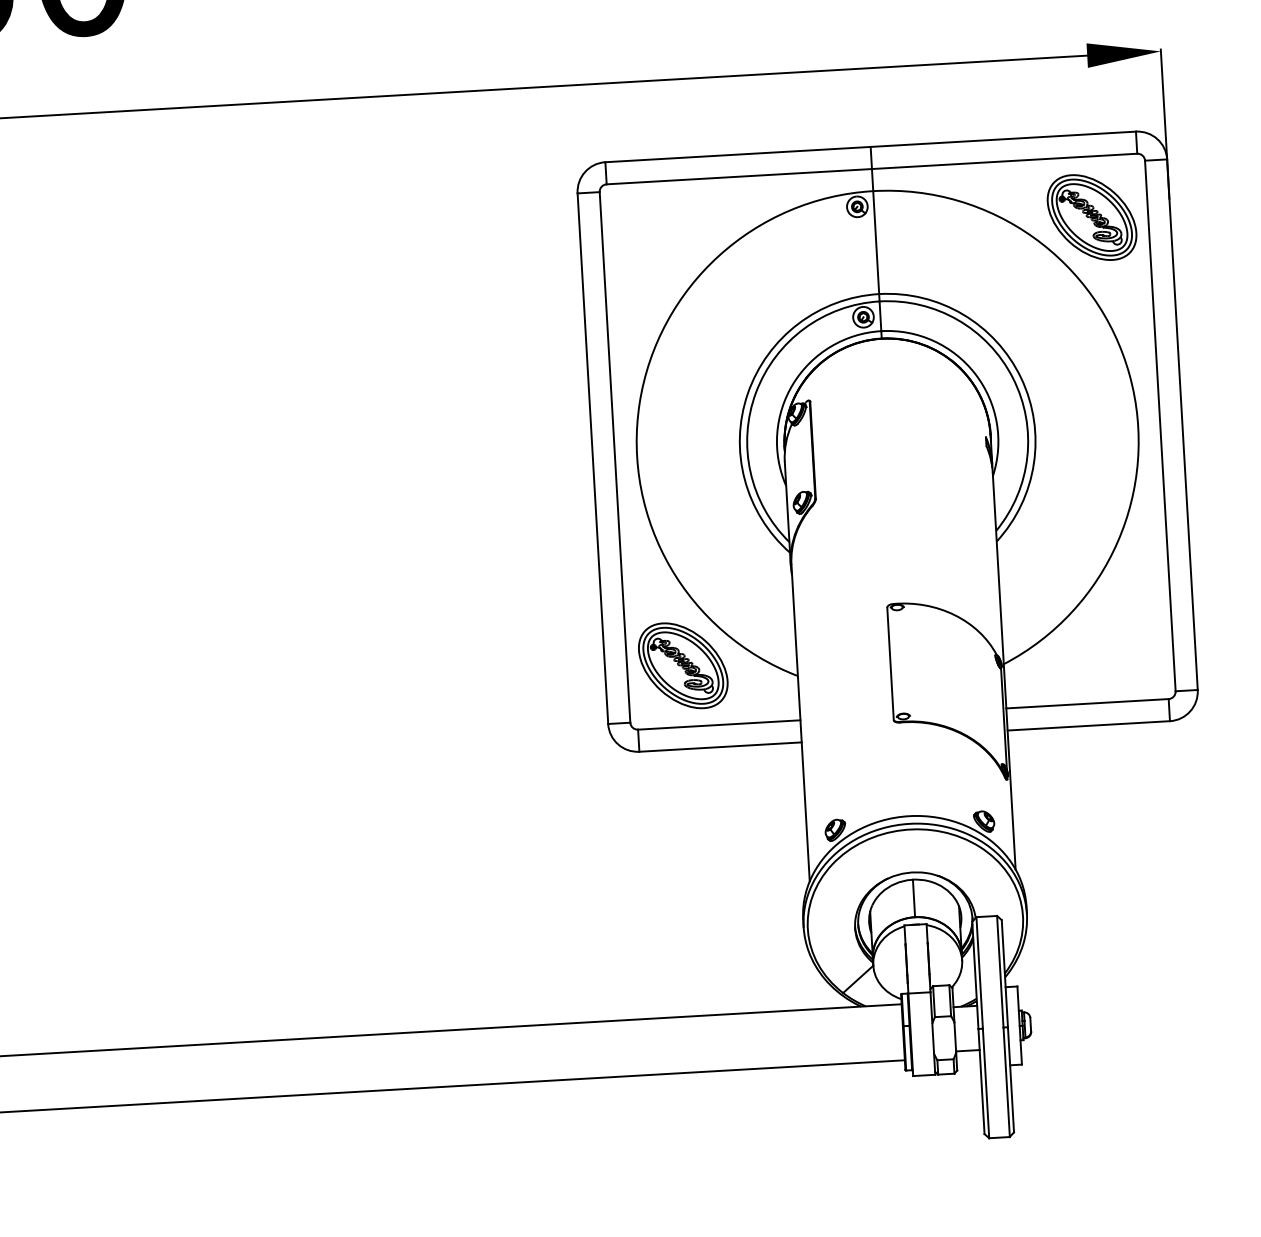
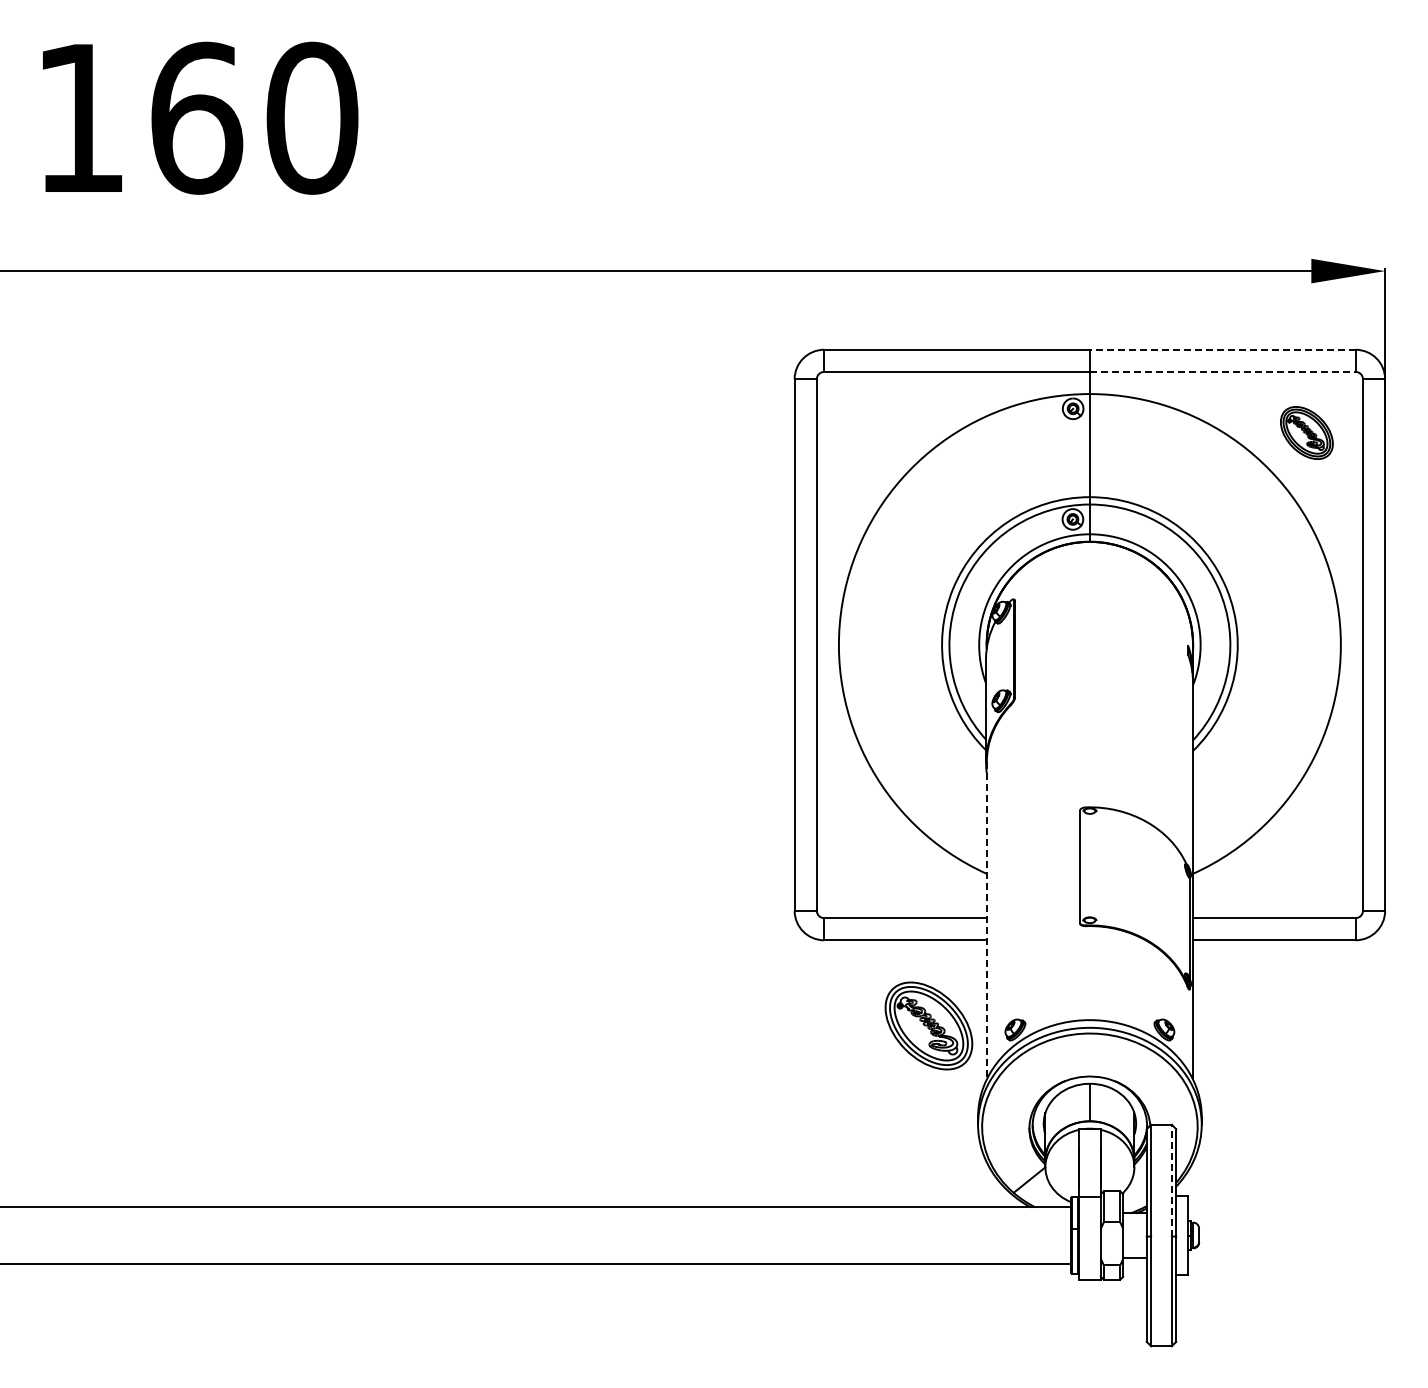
line: (1003, 139) -> (1222, 349), solid -> dashed
line: (1004, 160) -> (1222, 371), solid -> dashed
part: (1091, 217) -> (1306, 432), size x0.6
part: (682, 665) -> (928, 1025), moved
line: (800, 722) -> (986, 920), solid -> dashed
line: (999, 971) -> (1171, 1180), solid -> dashed

